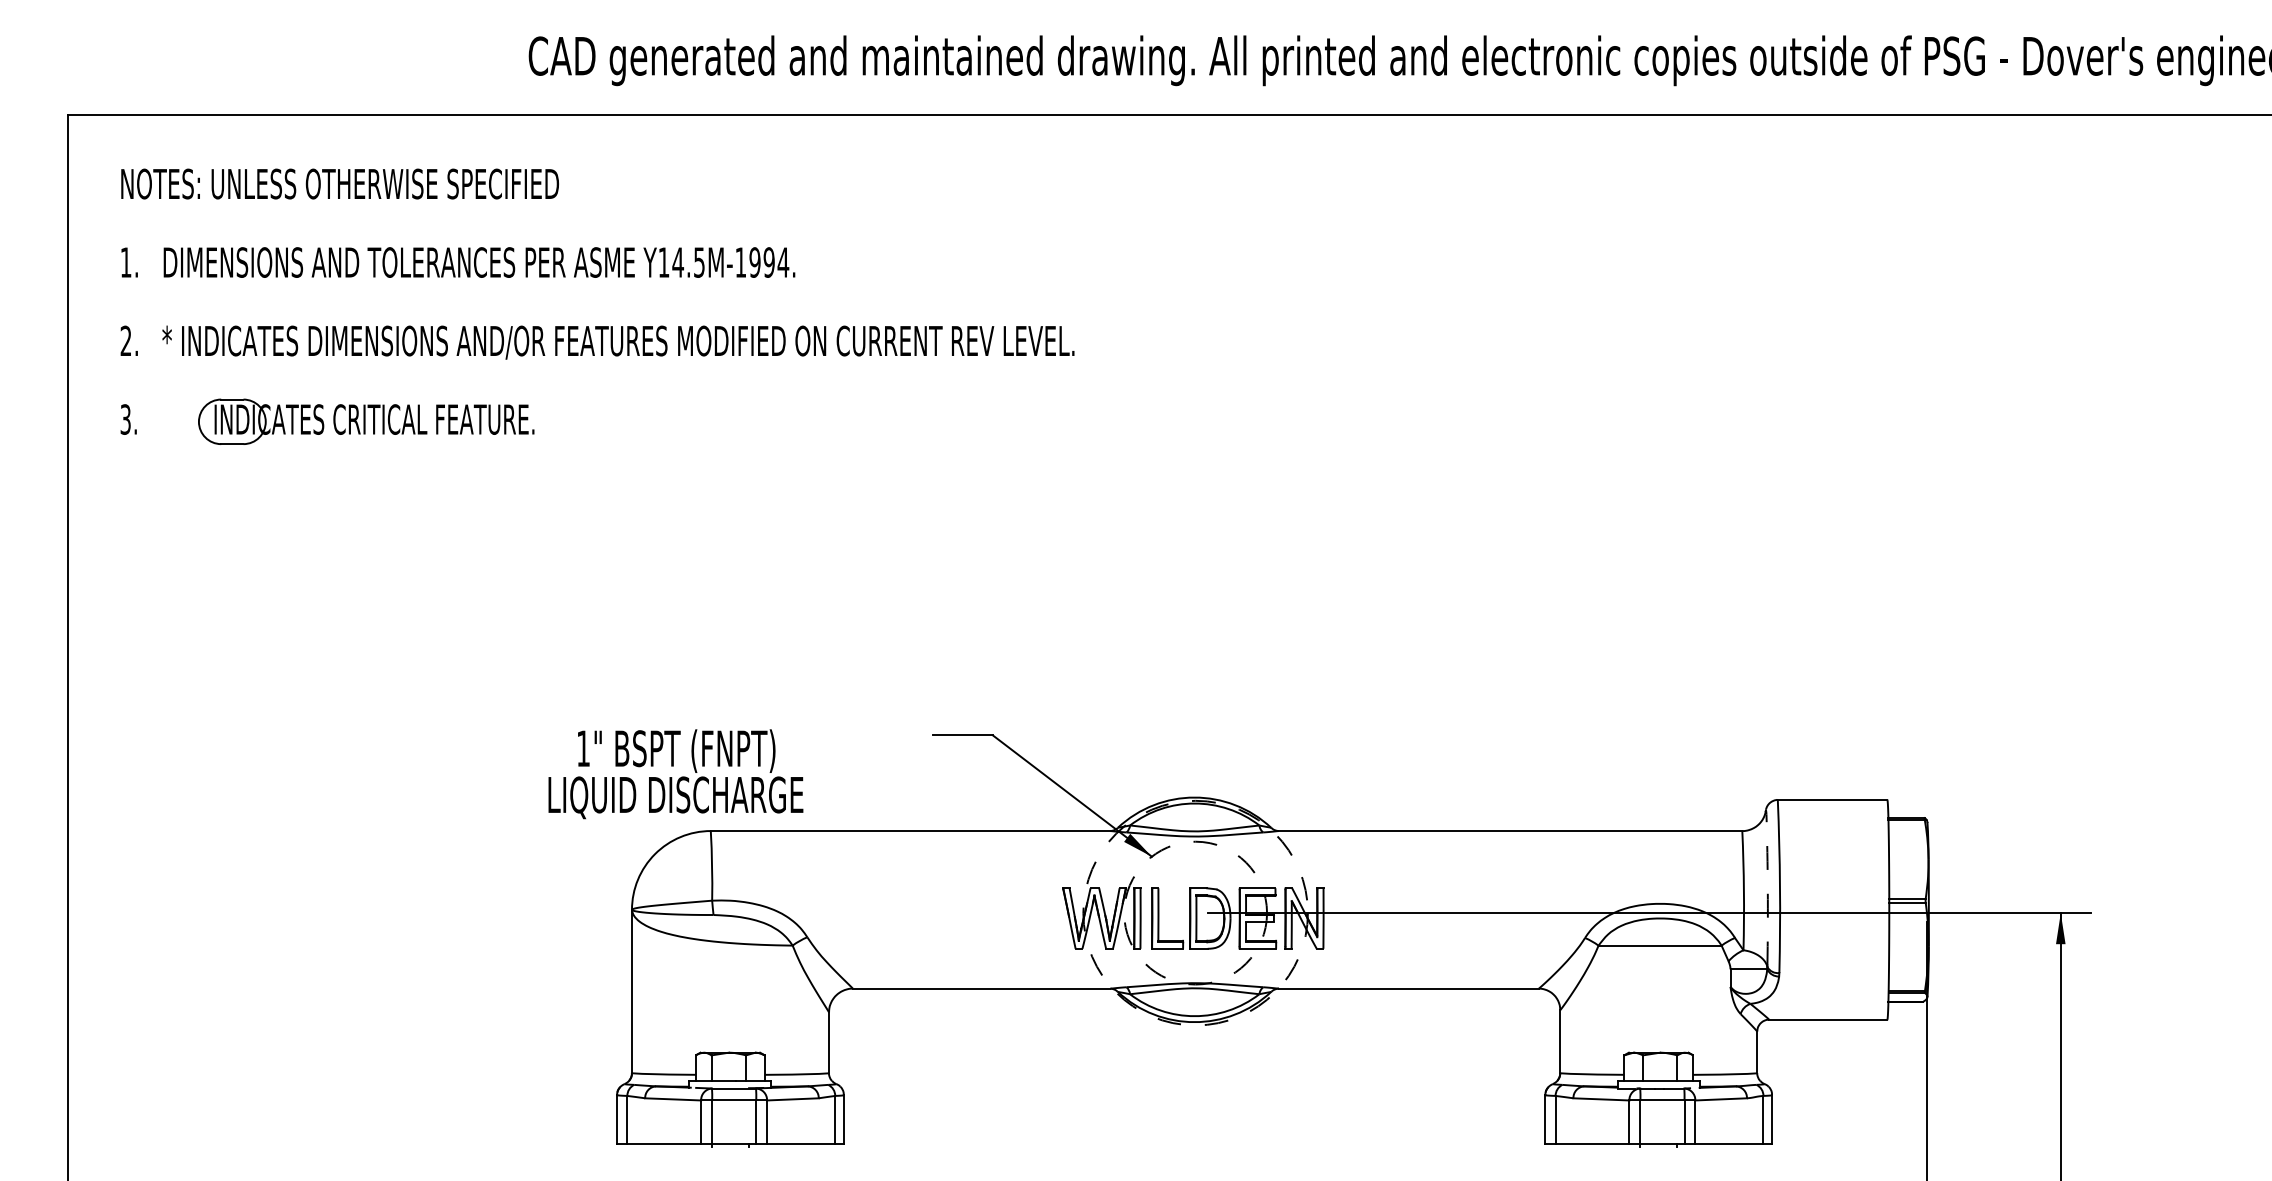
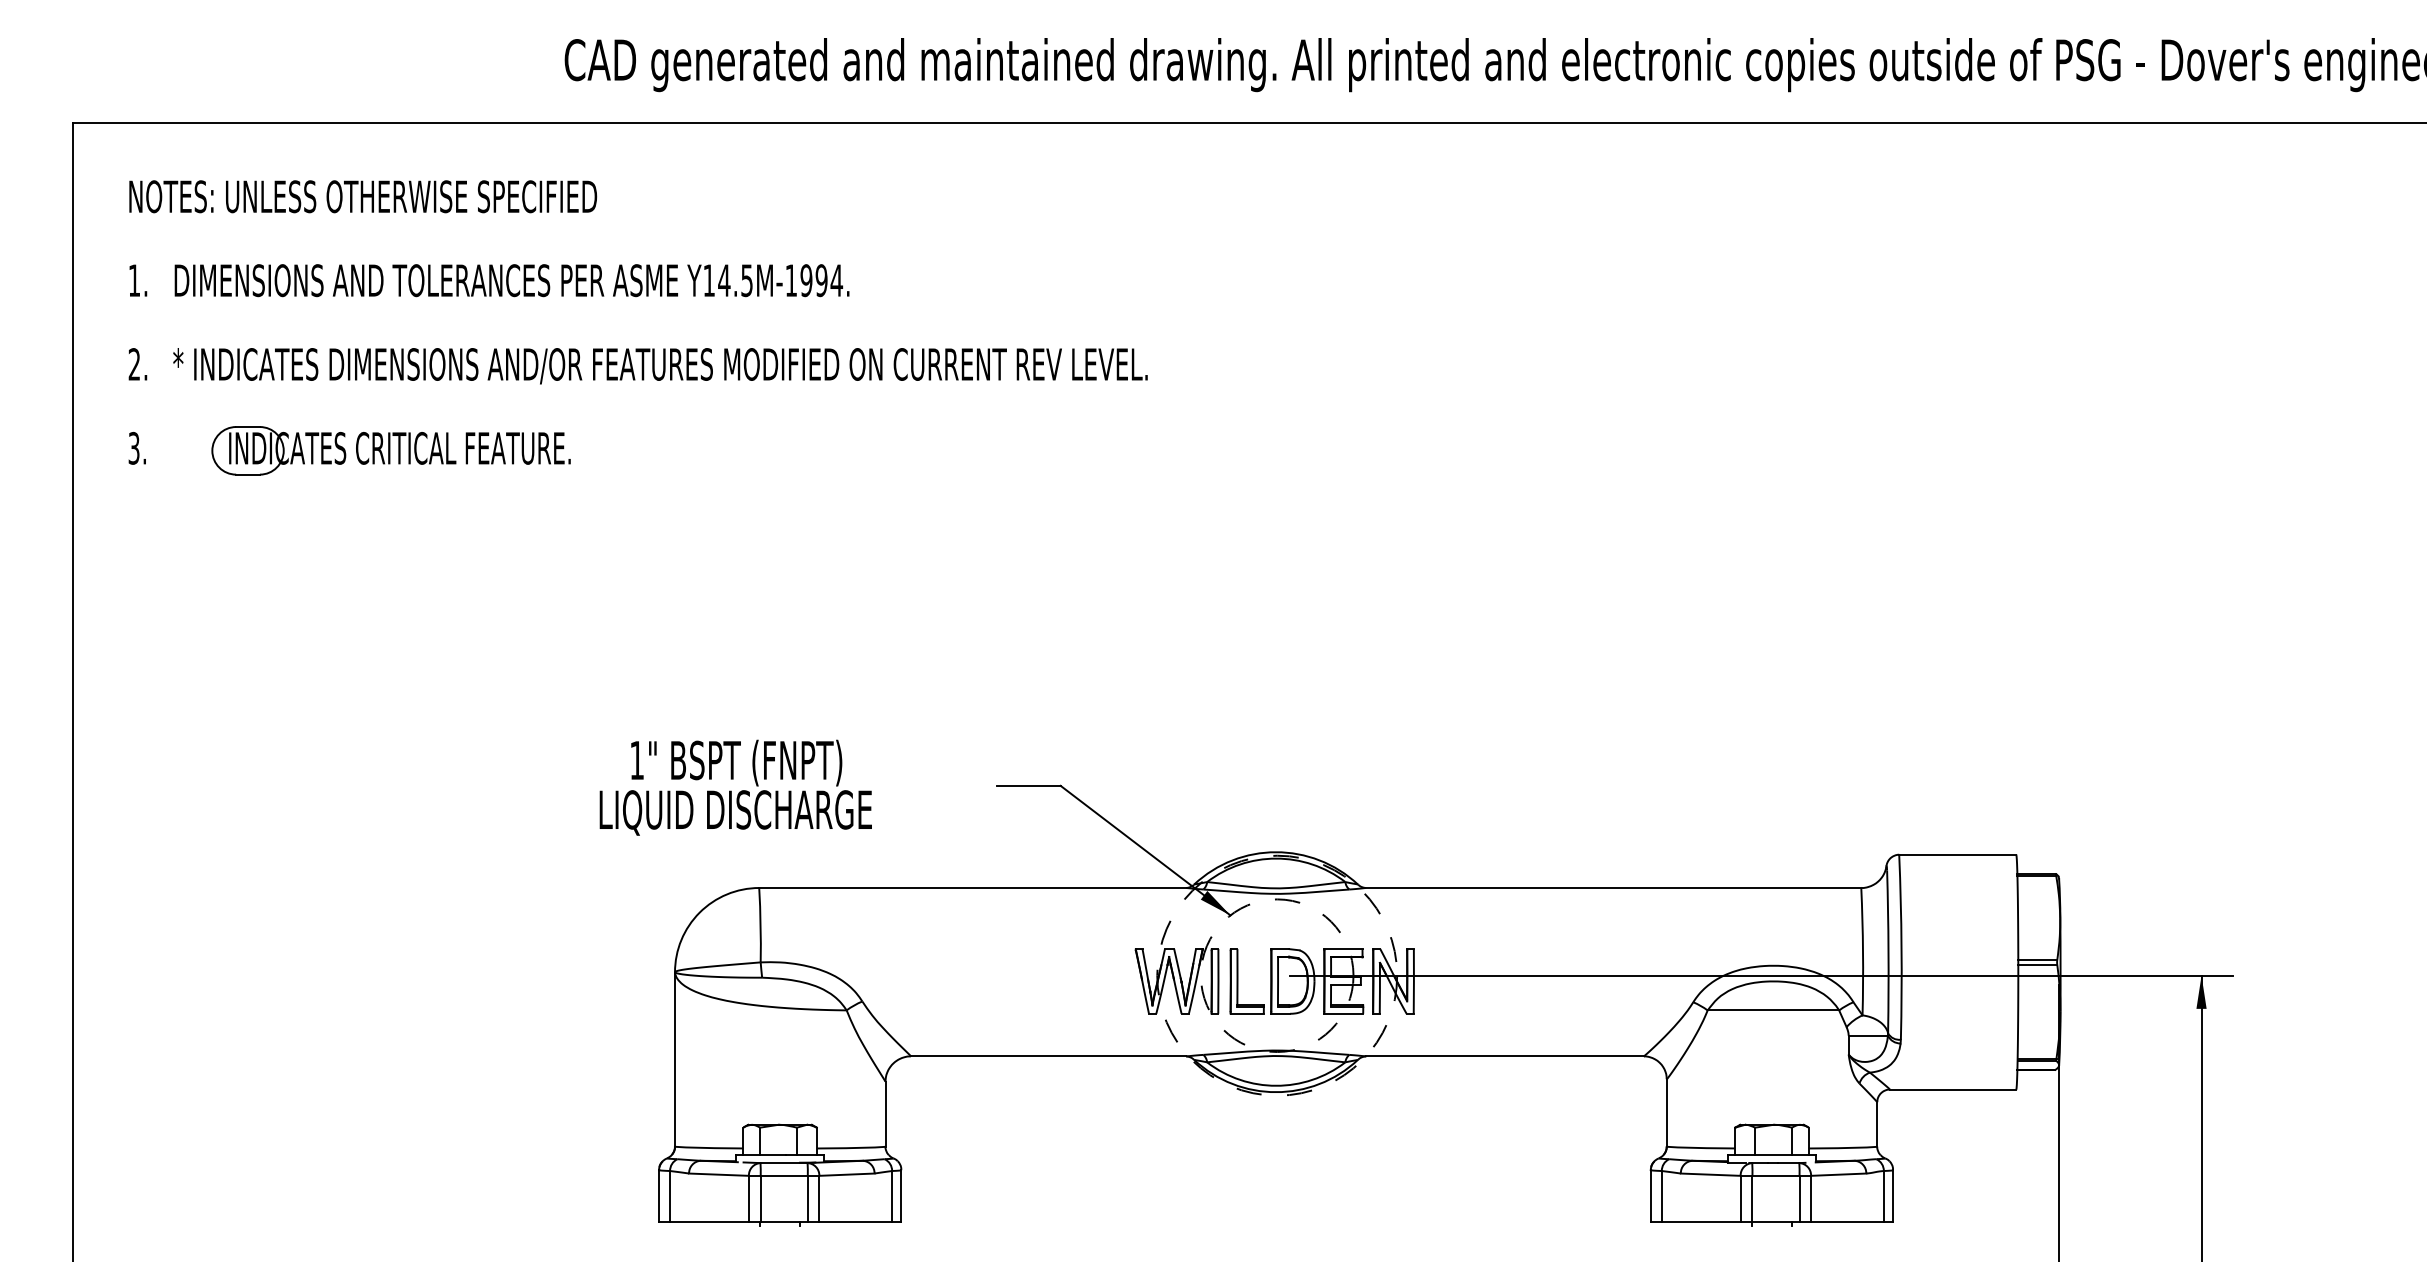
text: (675, 774) -> (735, 788), moved
arc: (1767, 890) -> (1888, 951), dashed -> solid

